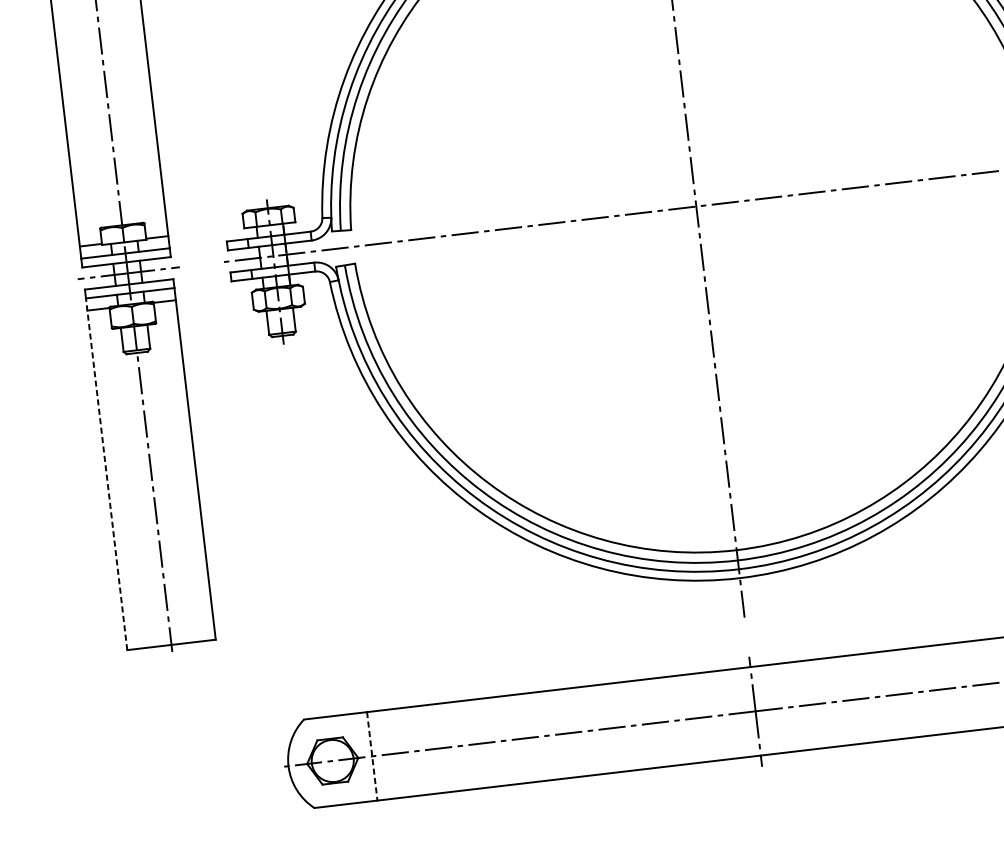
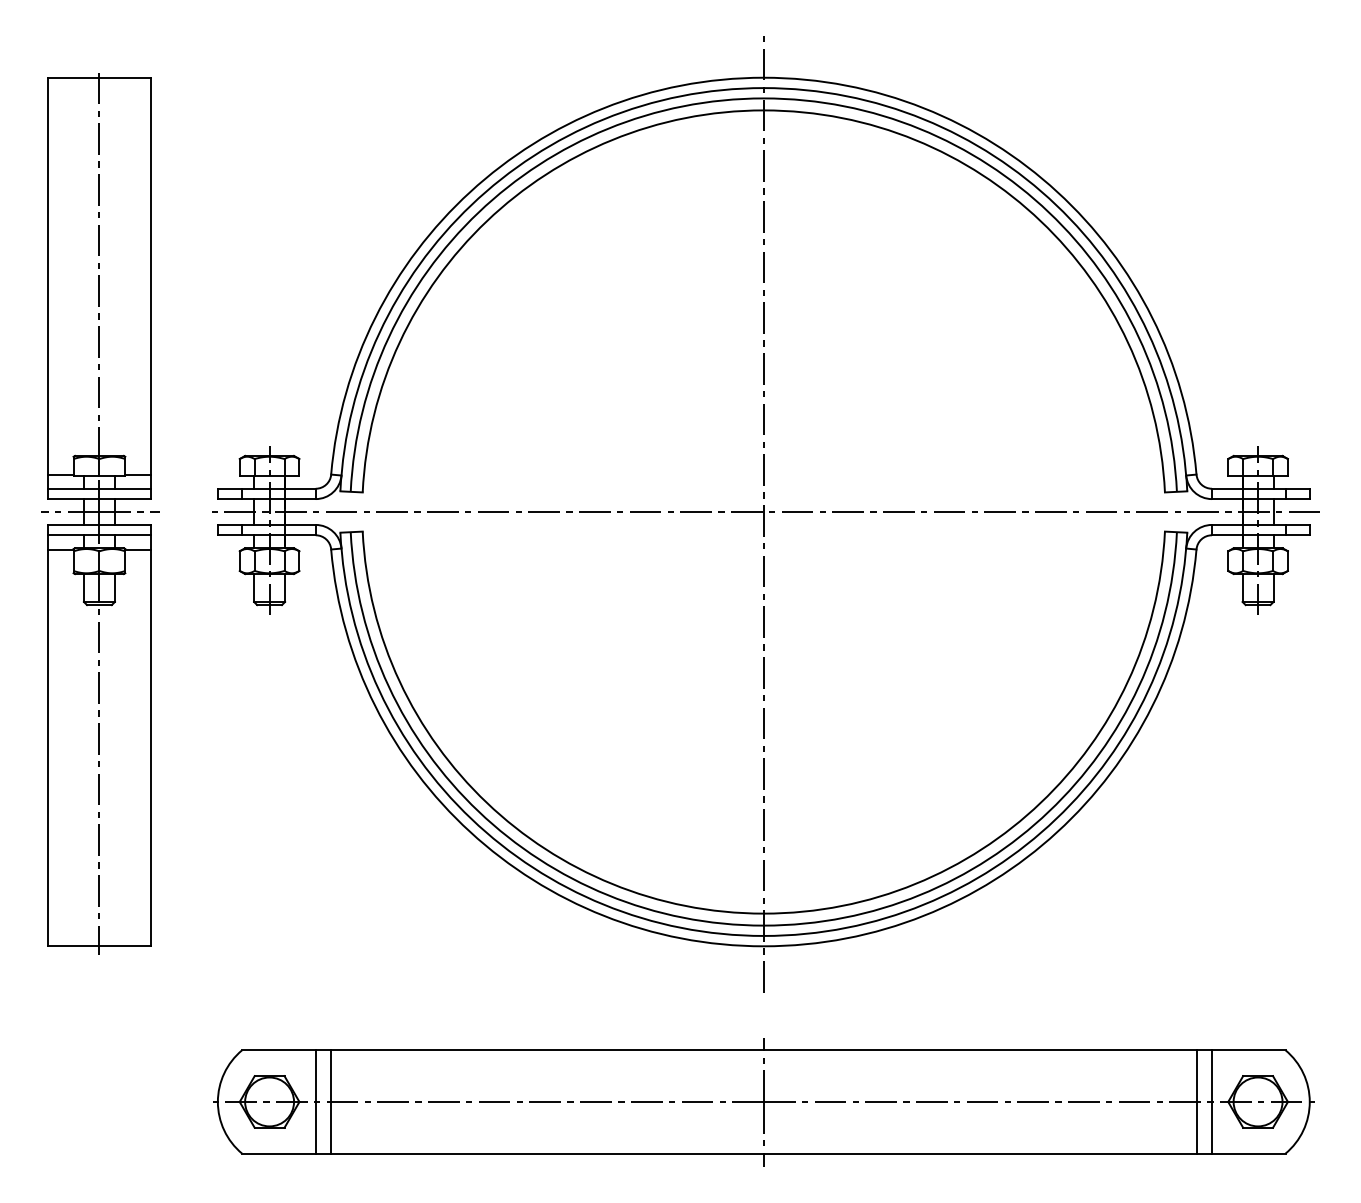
line: (106, 474) -> (47, 740), dashed -> solid
line: (385, 754) -> (331, 1101), added
line: (371, 756) -> (315, 1101), dashed -> solid

